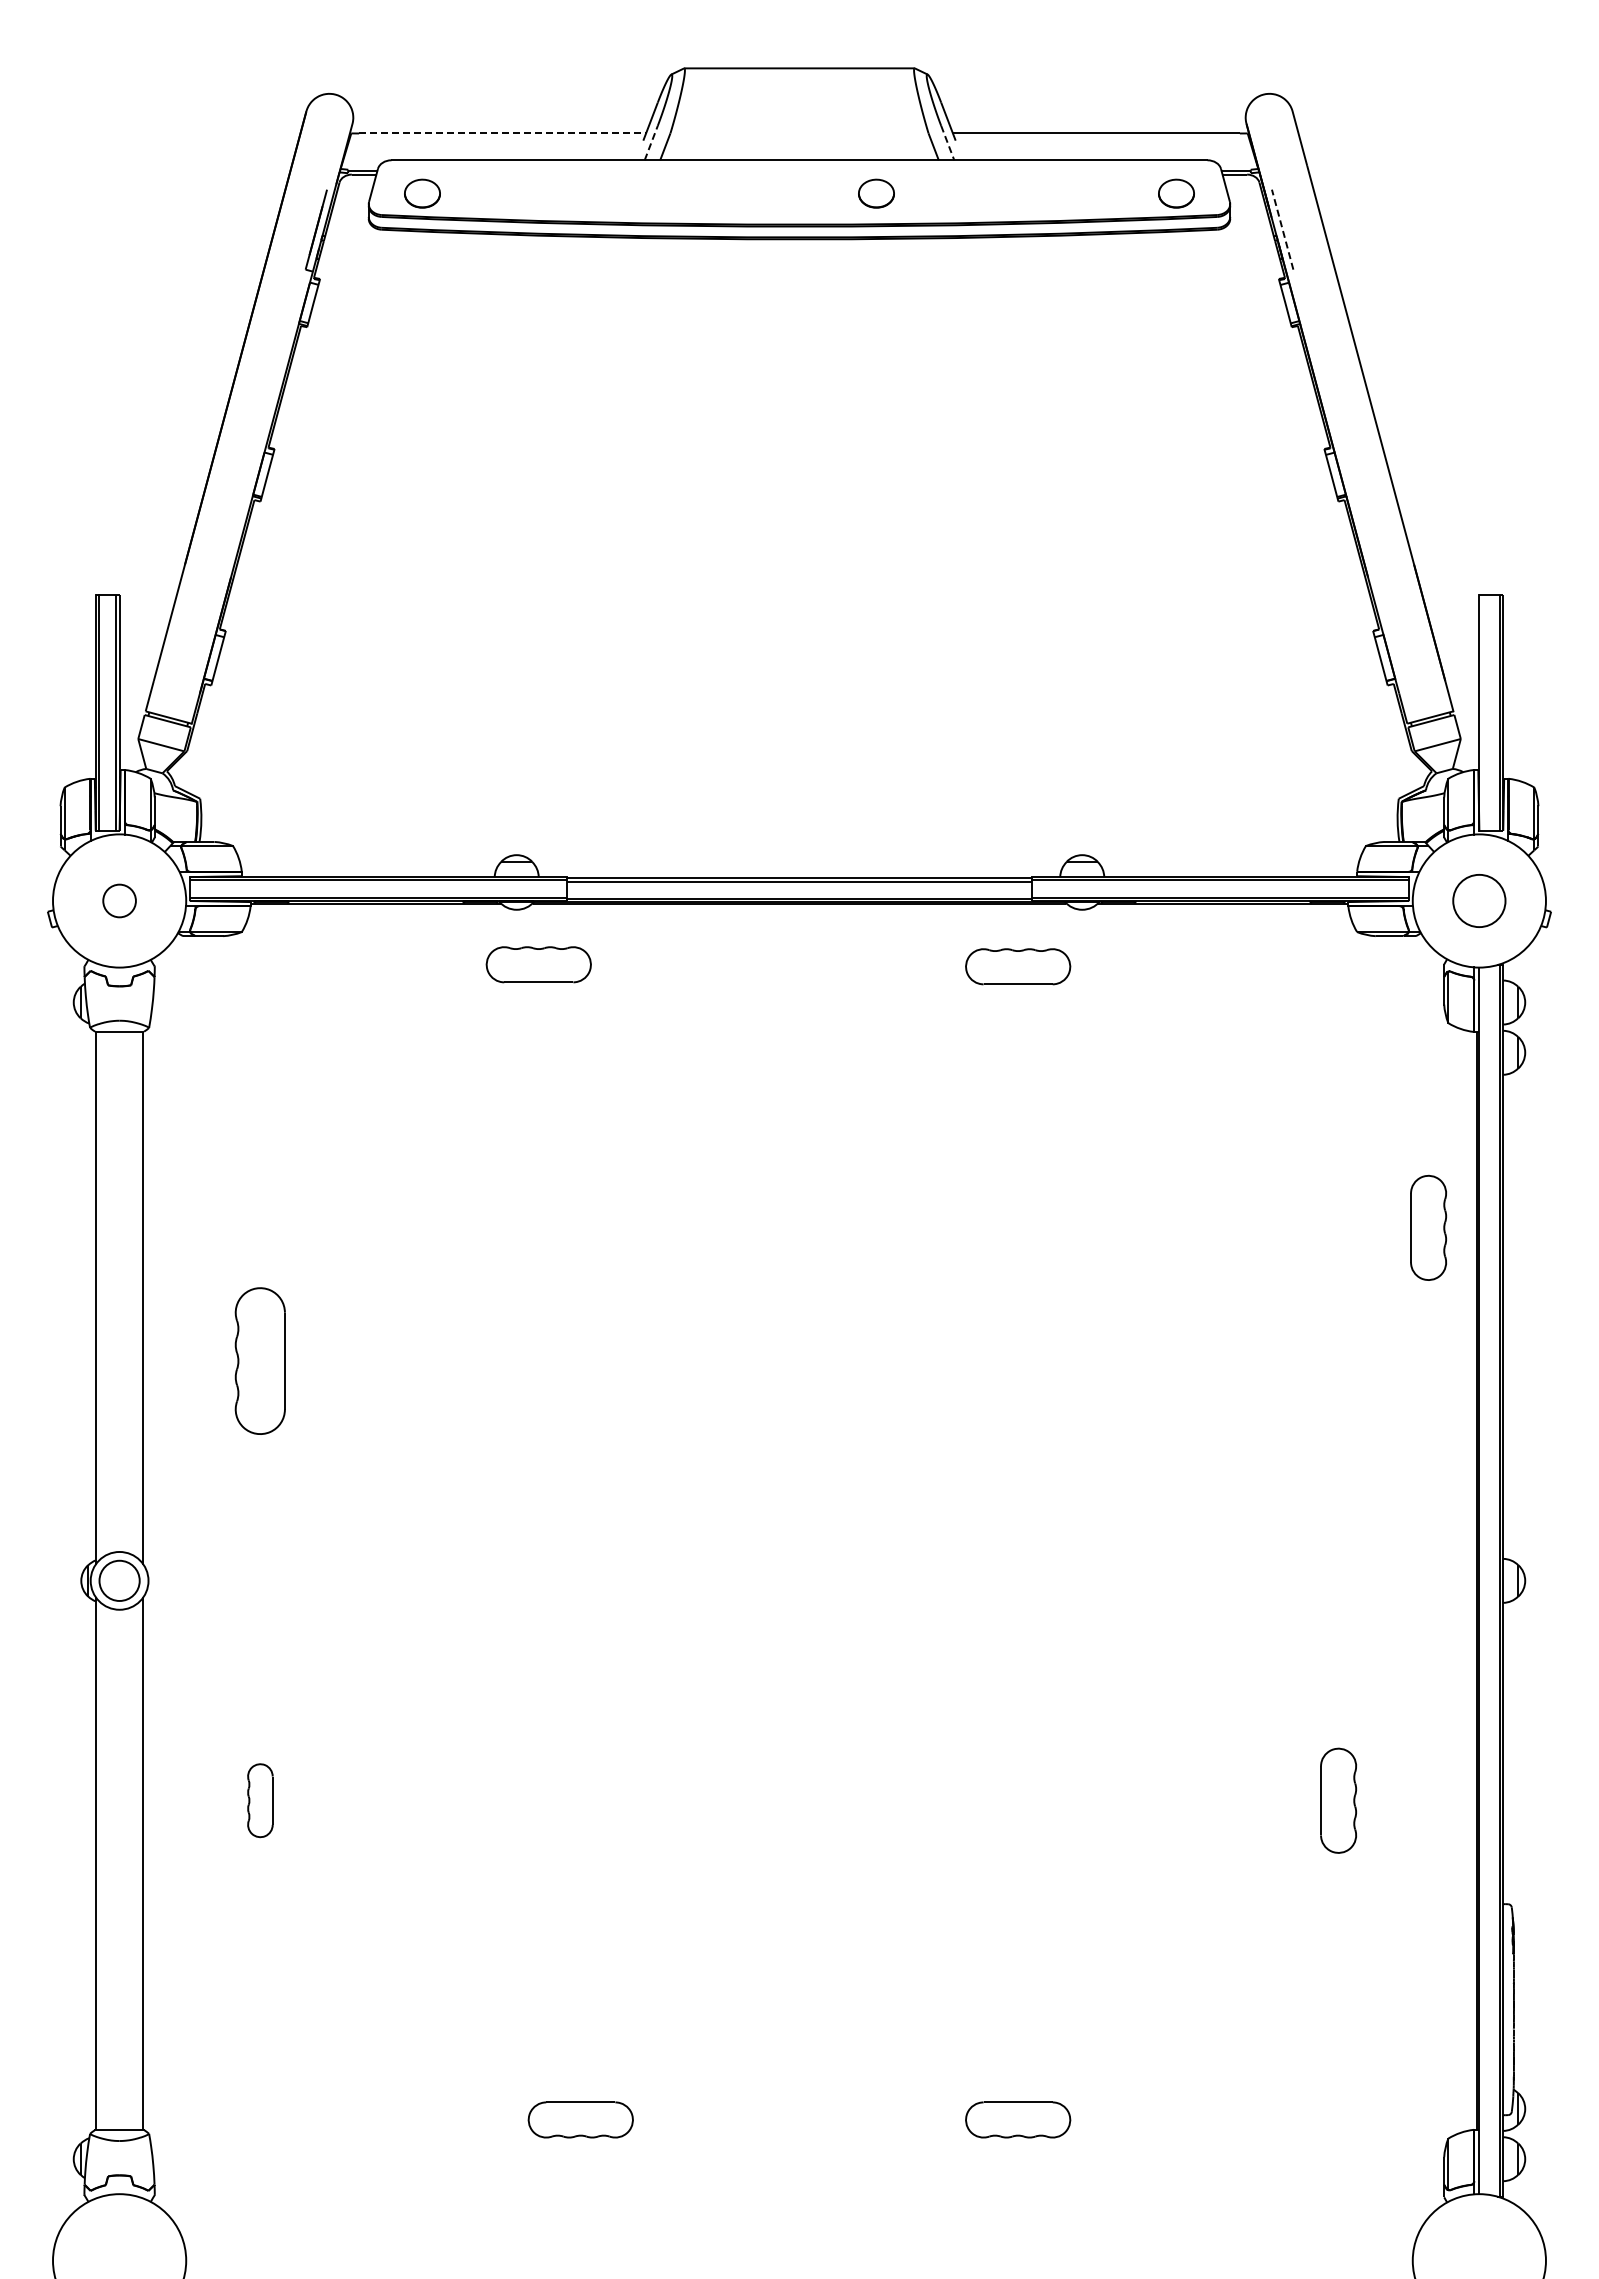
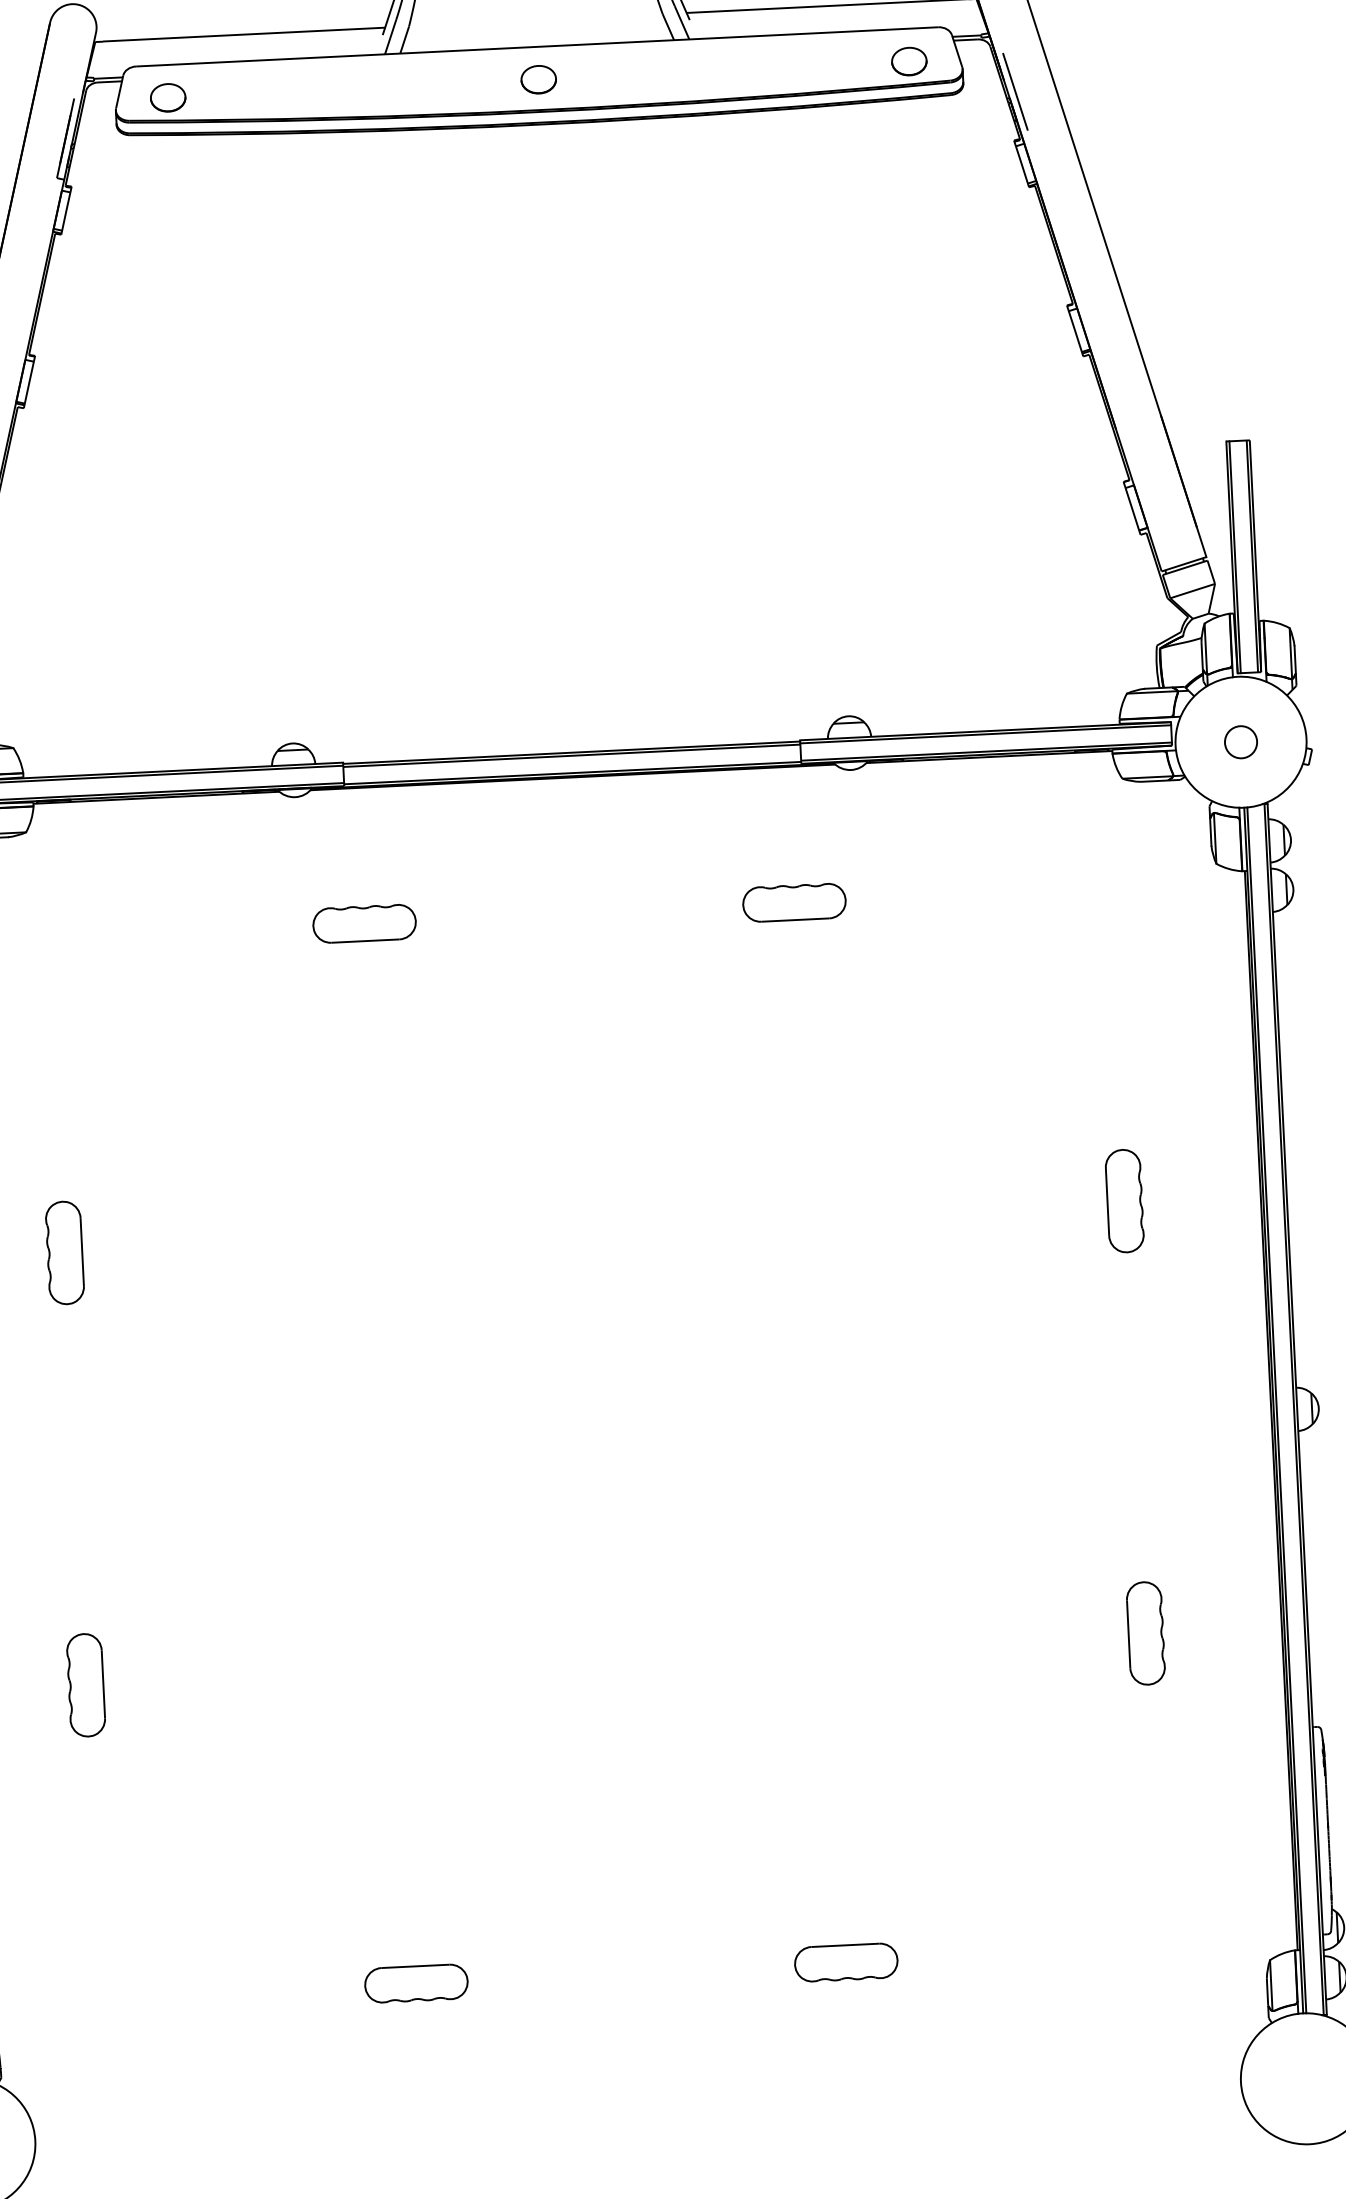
line: (502, 133) -> (243, 34), dashed -> solid
line: (651, 142) -> (390, 36), dashed -> solid
line: (947, 143) -> (681, 23), dashed -> solid
part: (876, 193) -> (538, 79), moved
line: (1282, 229) -> (1015, 91), dashed -> solid
line: (1482, 712) -> (1235, 556), added
circle: (1479, 900) -> (1241, 741), size x0.62
part: (538, 964) -> (364, 923), moved
part: (1018, 966) -> (794, 902), moved
part: (1428, 1227) -> (1124, 1200), moved
part: (260, 1360) -> (65, 1252), size x0.71
line: (1482, 1580) -> (1276, 1410), added
part: (260, 1800) -> (86, 1685), size x1.43

